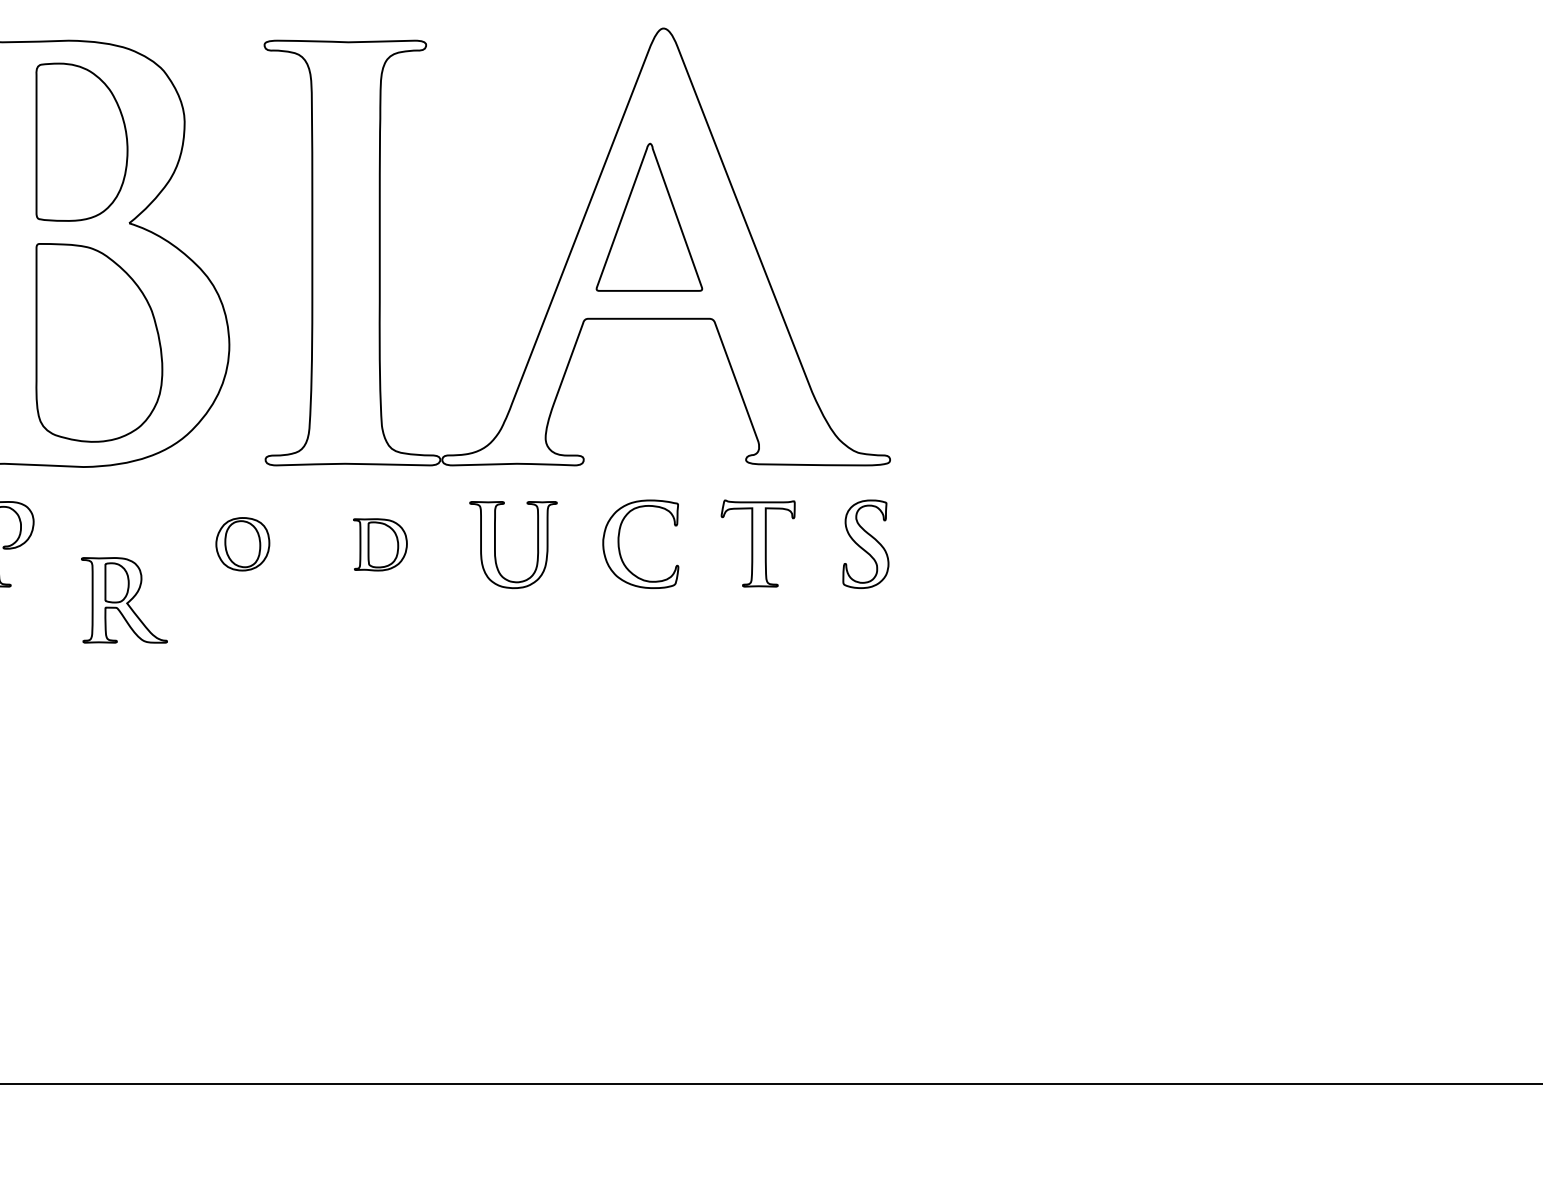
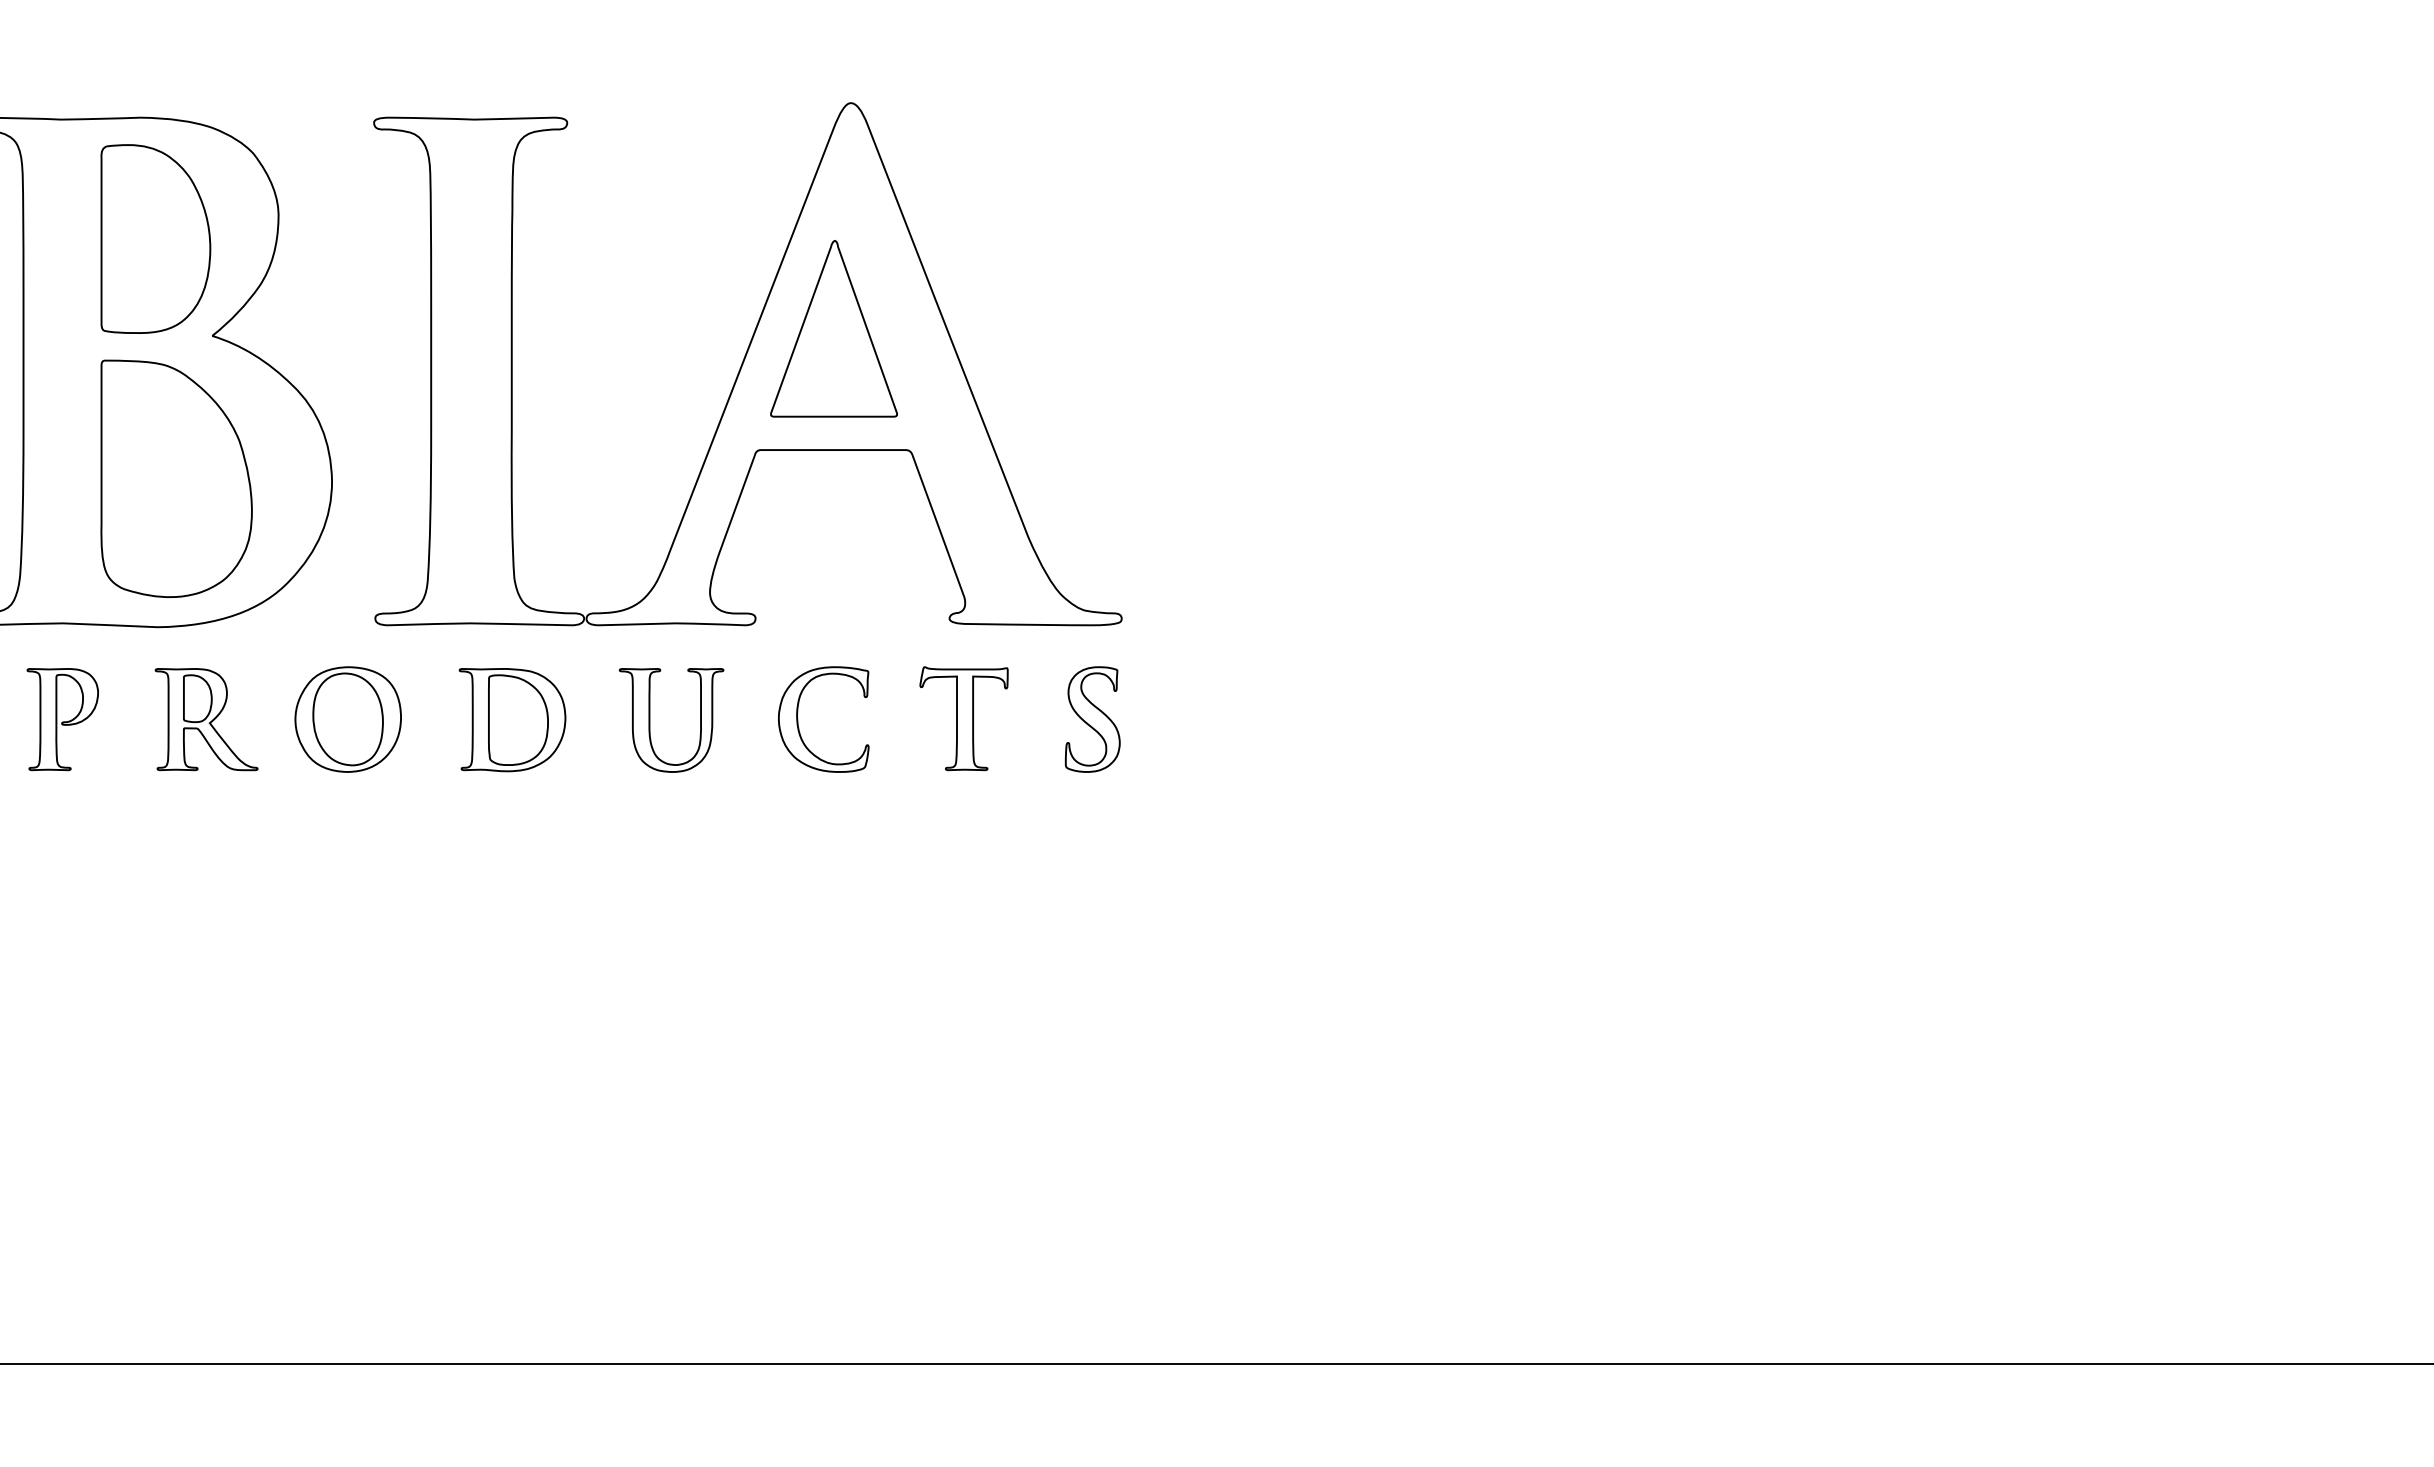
part: (242, 544) -> (347, 719), size x1.67
part: (380, 545) -> (512, 720), size x1.67
part: (124, 600) -> (206, 719), moved

